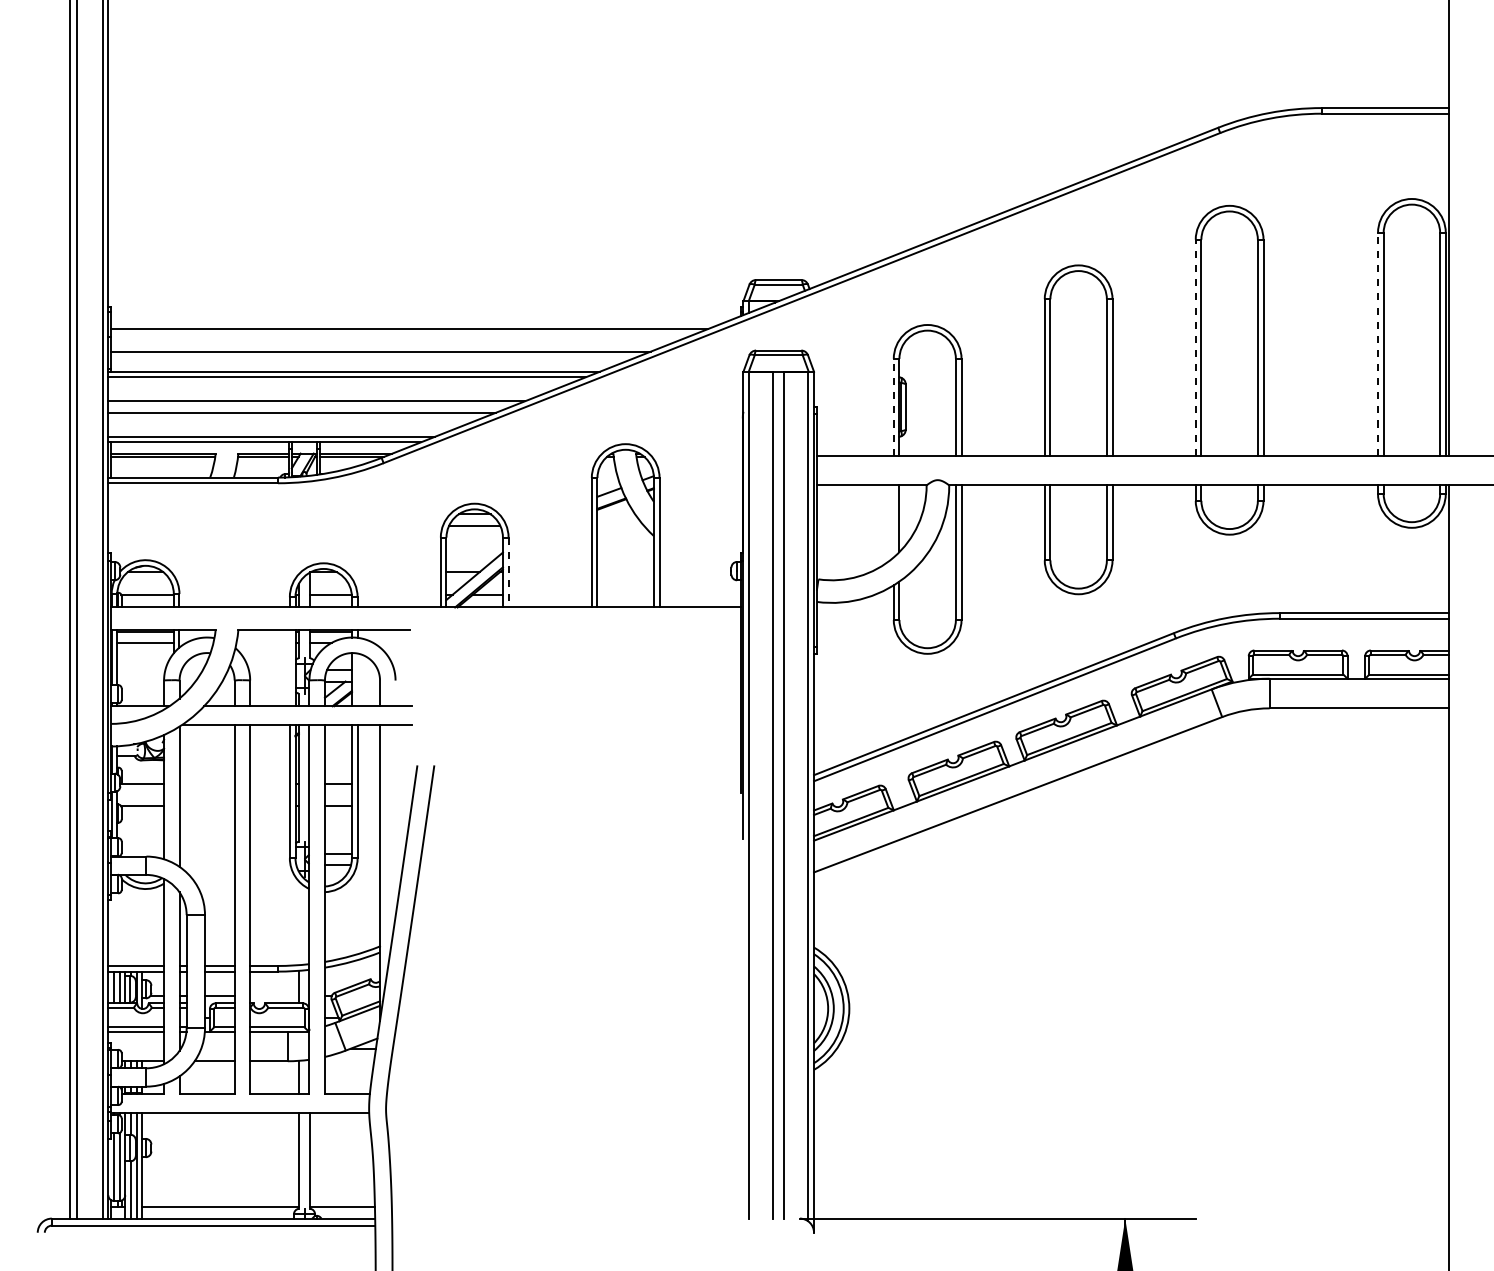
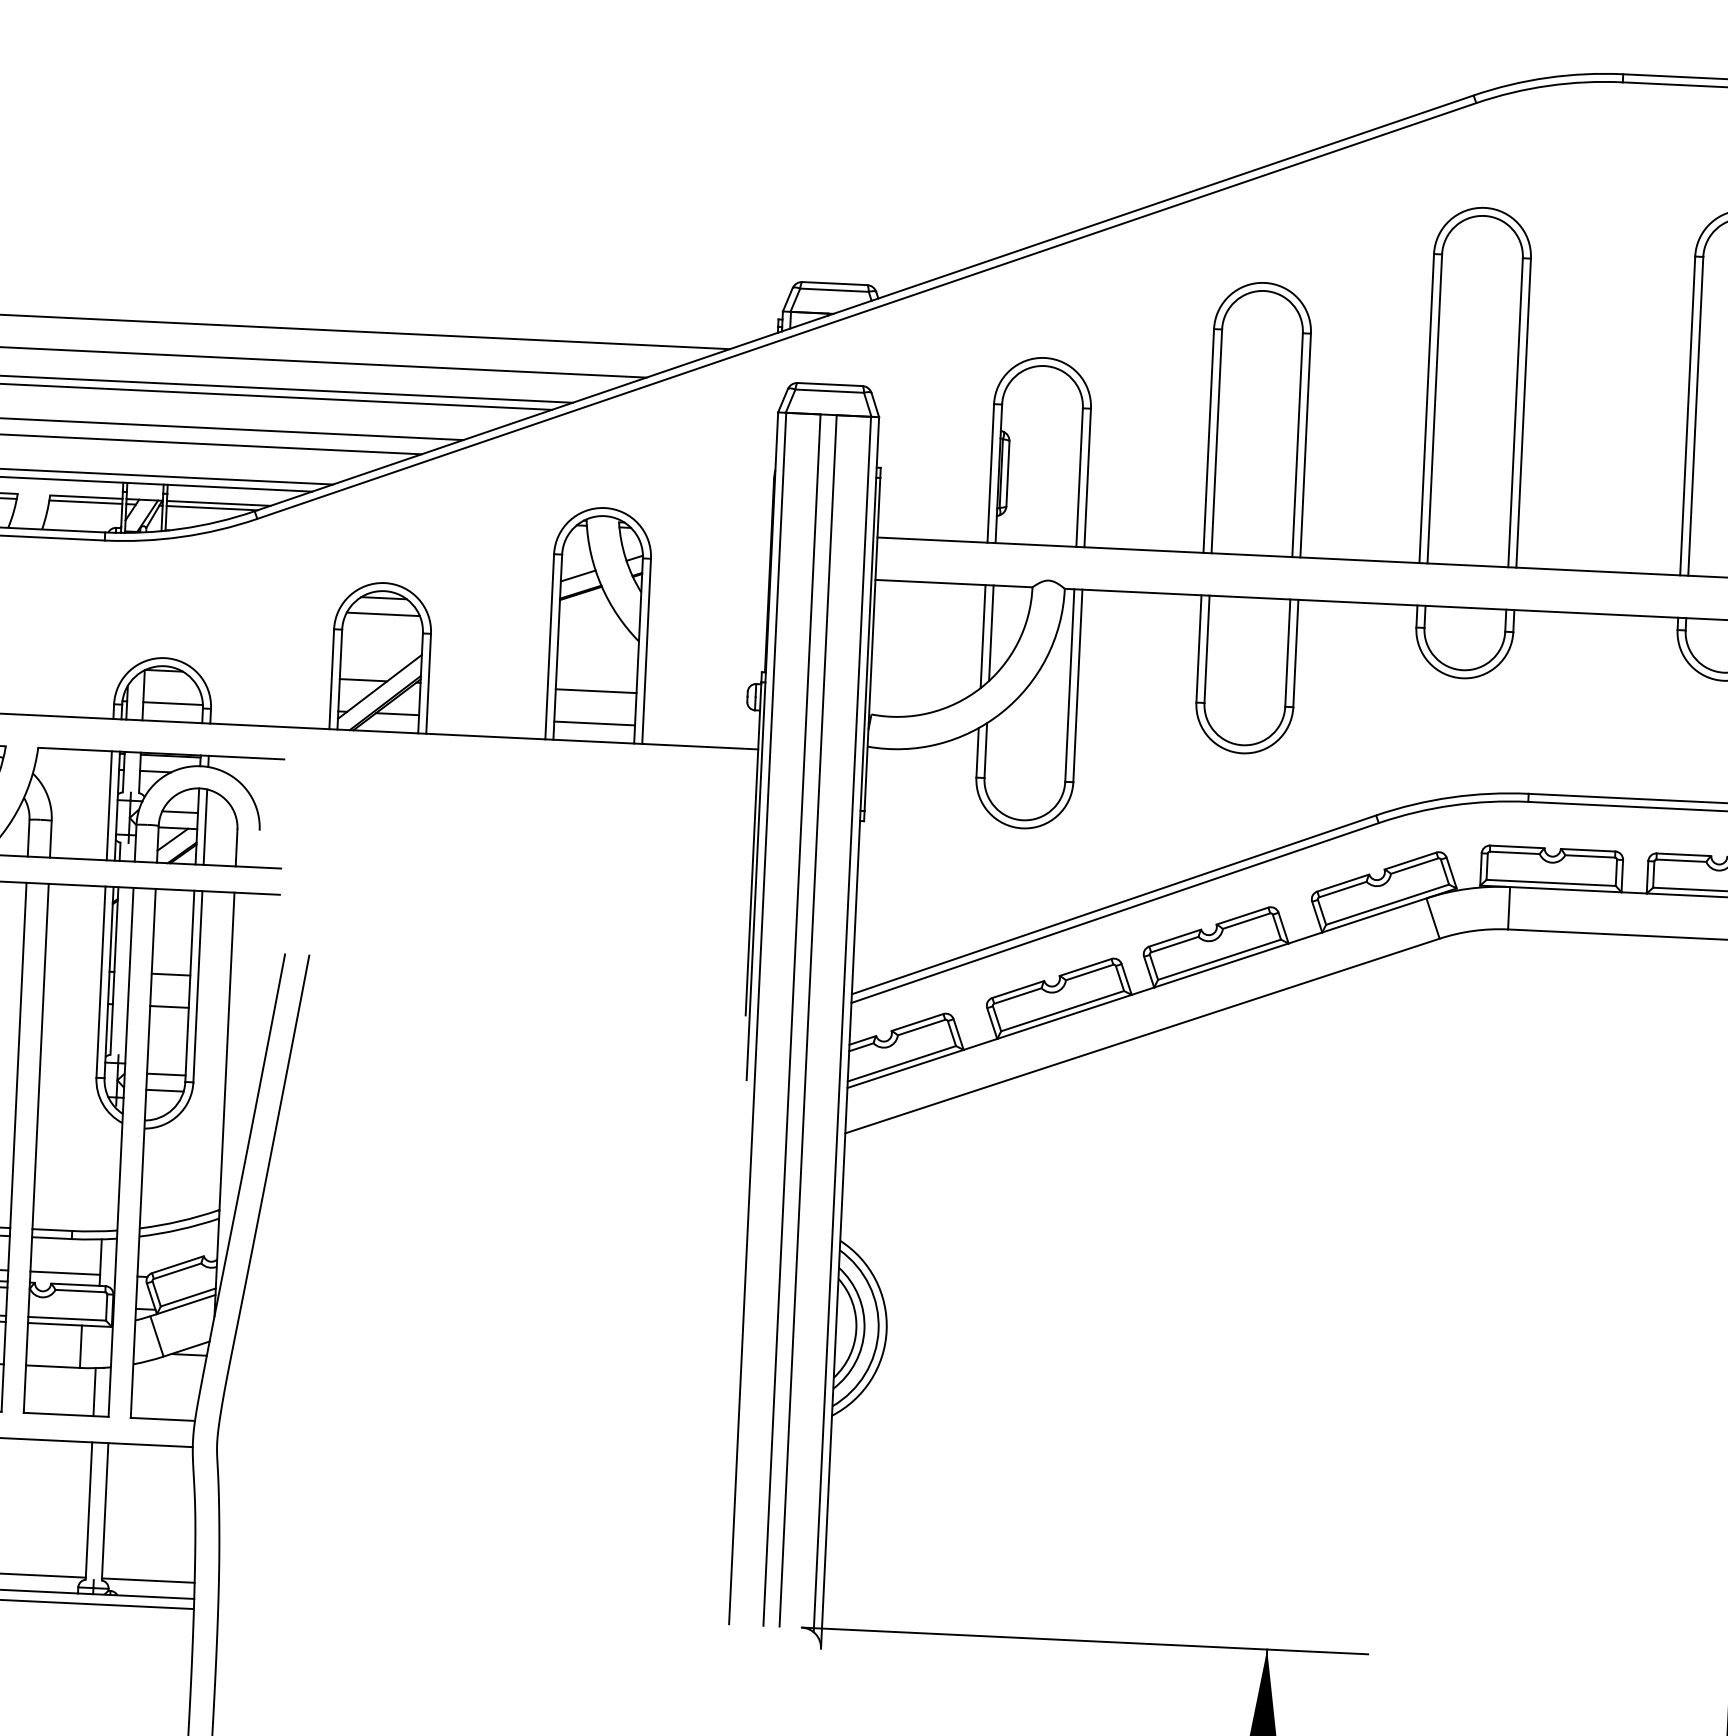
line: (1378, 343) -> (1688, 414), dashed -> solid
line: (1195, 347) -> (1426, 408), dashed -> solid
line: (893, 406) -> (990, 472), dashed -> solid
line: (893, 521) -> (982, 636), added
line: (508, 572) -> (428, 683), dashed -> solid
line: (625, 572) -> (595, 691), added
line: (625, 594) -> (594, 723), added
line: (289, 668) -> (108, 806), added
line: (357, 679) -> (205, 826), added
line: (274, 995) -> (65, 1273), added

